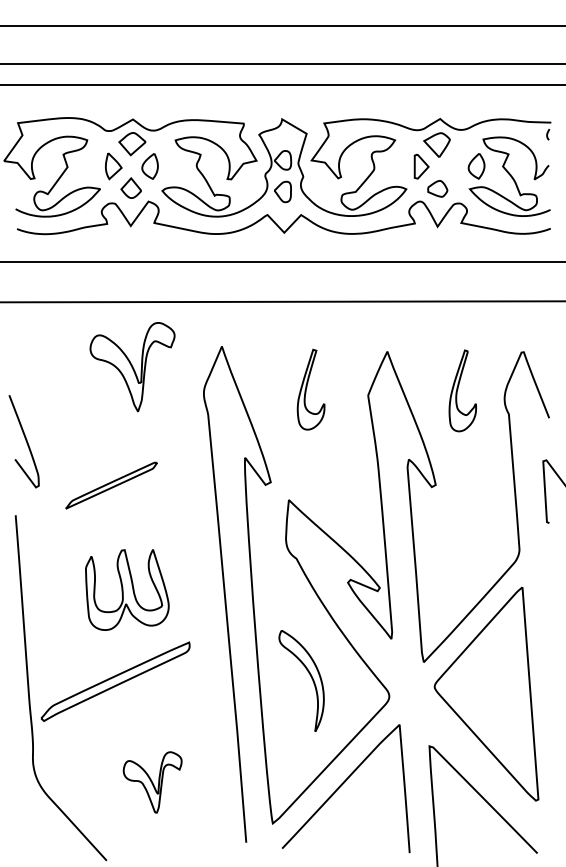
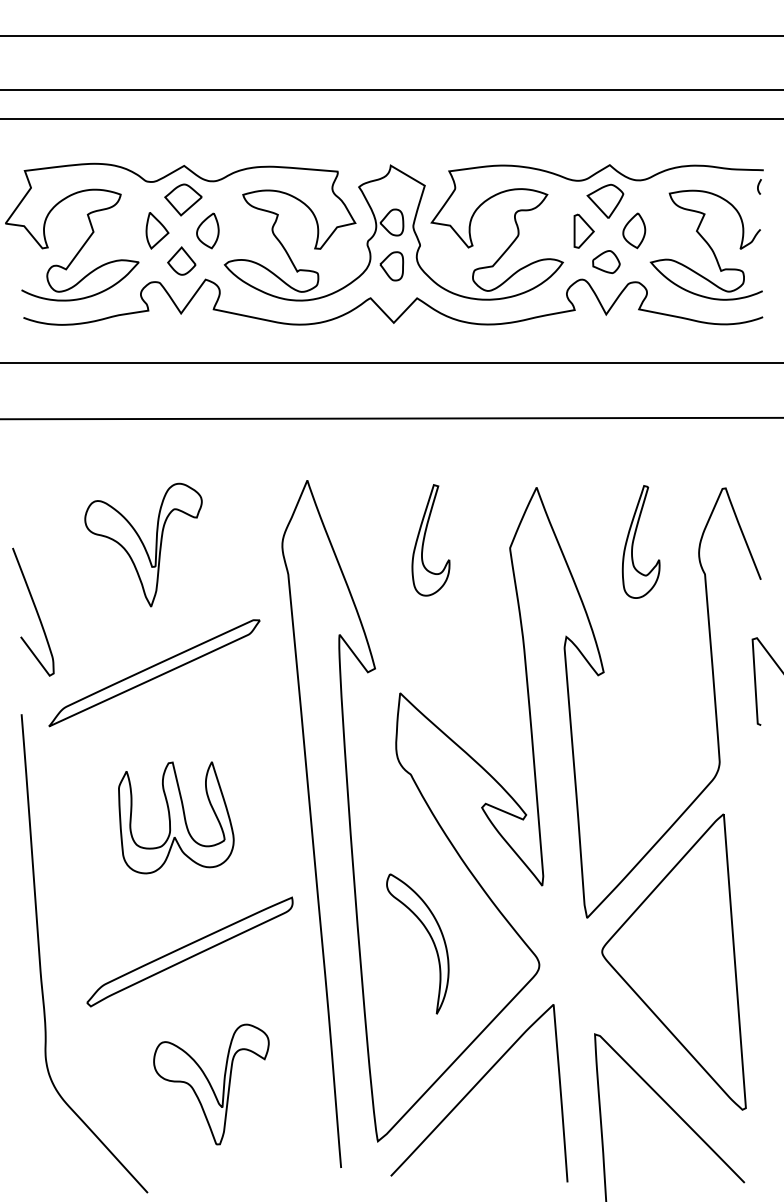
part: (476, 166) -> (634, 230), moved
part: (132, 366) -> (143, 544), moved
part: (111, 485) -> (154, 673), size x1.67
part: (115, 681) -> (189, 951), moved
part: (152, 782) -> (211, 1084), size x1.43

